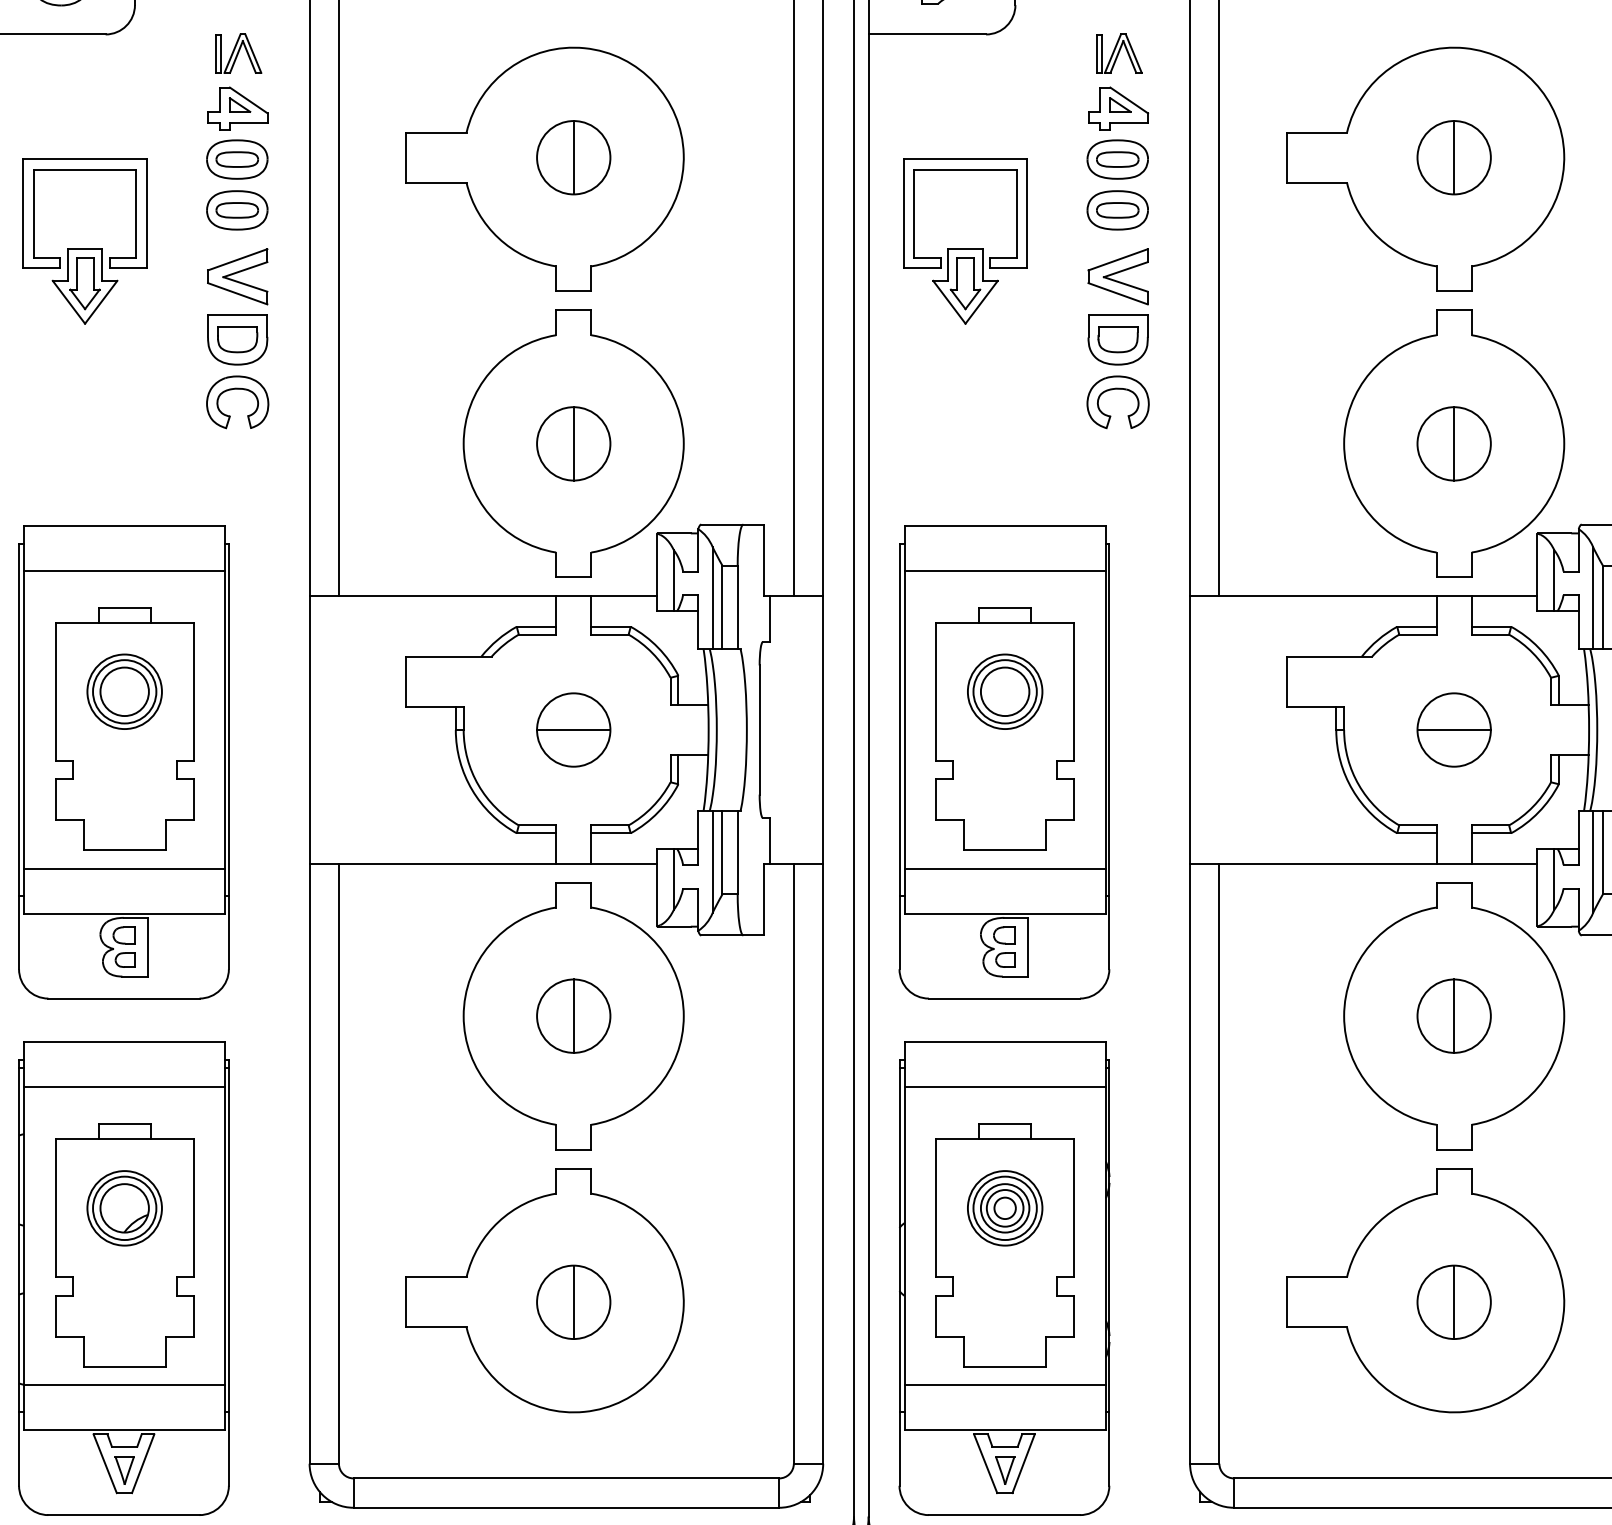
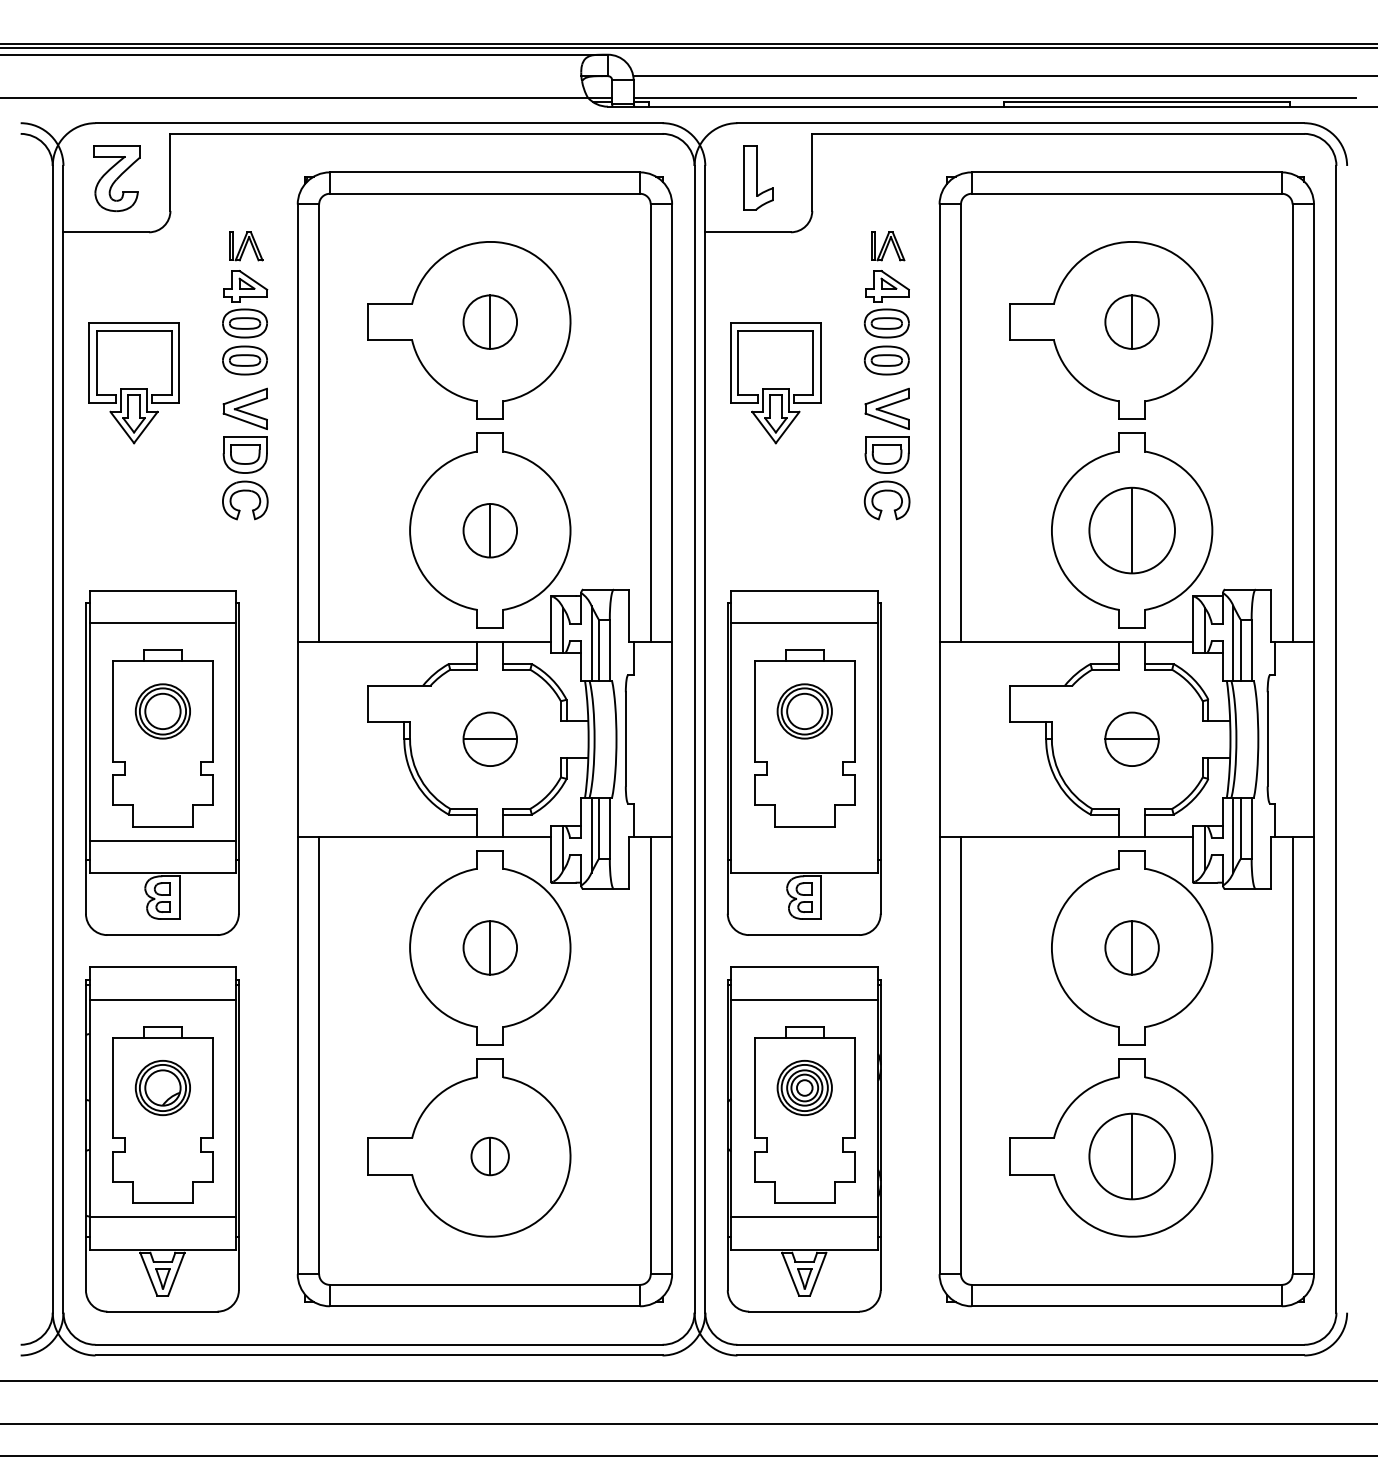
part: (1453, 443) -> (1131, 530), size x1.6
line: (1004, 868) -> (804, 840), removed
part: (572, 1302) -> (489, 1156), size x0.7
part: (1453, 1302) -> (1131, 1156), size x1.6

